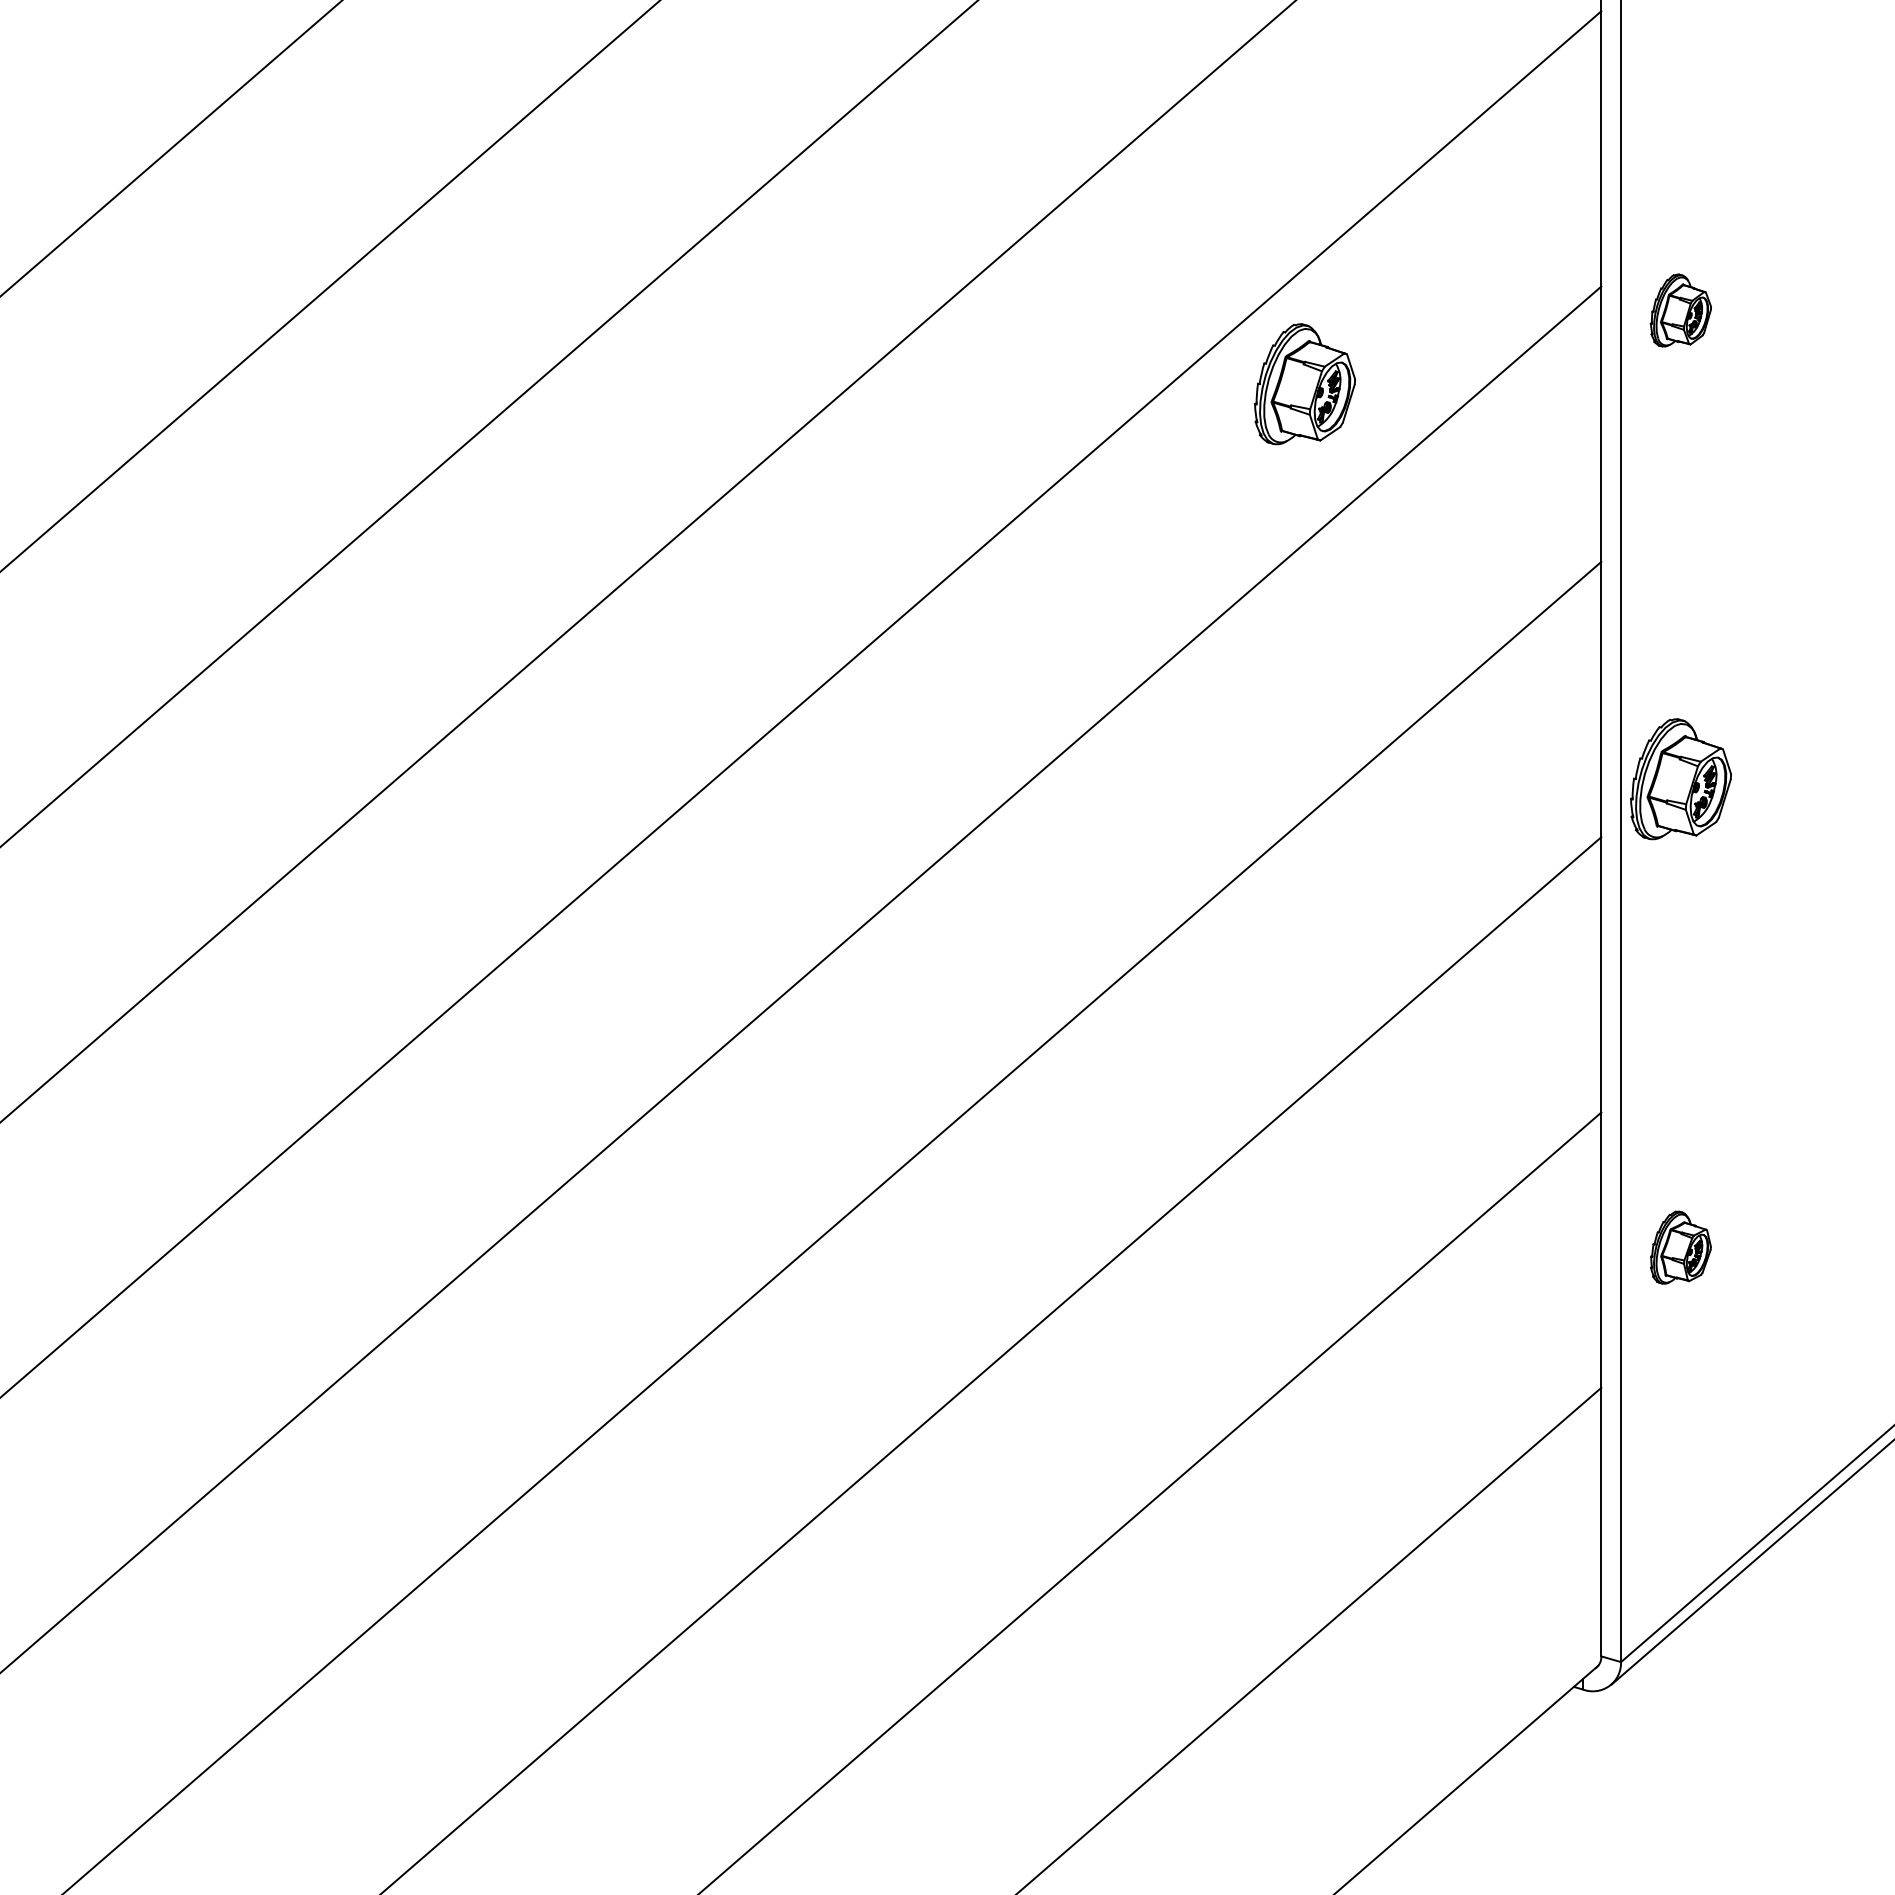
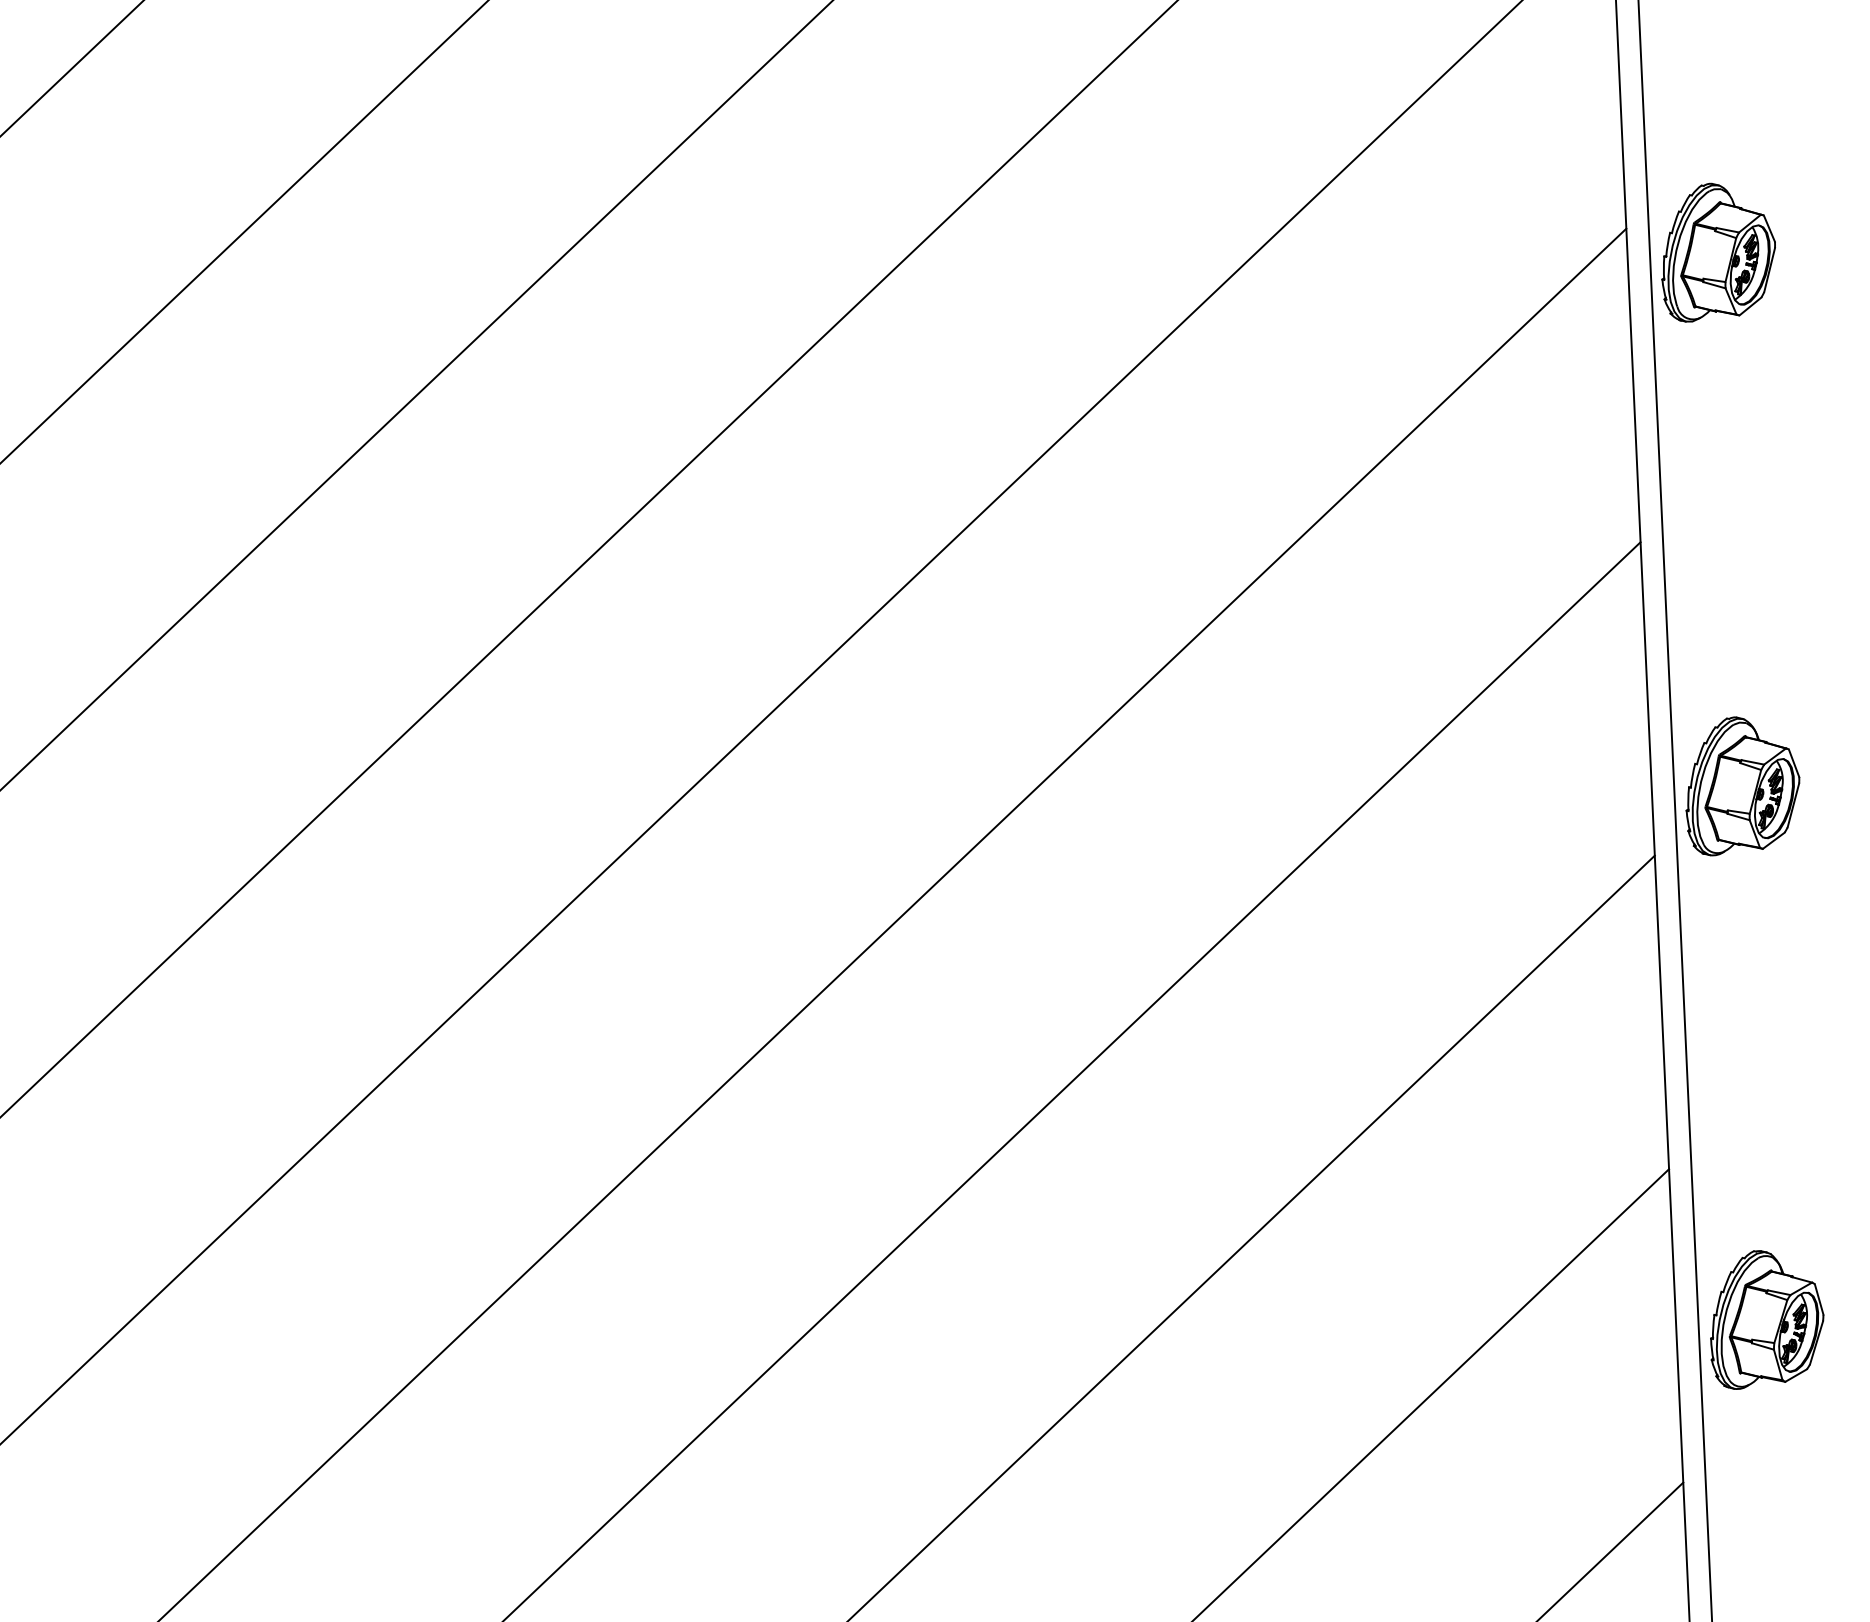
part: (1680, 310) -> (1717, 251), size x1.67
part: (1305, 384) -> (1294, 355), removed
part: (1680, 1247) -> (1766, 1318), size x1.67

